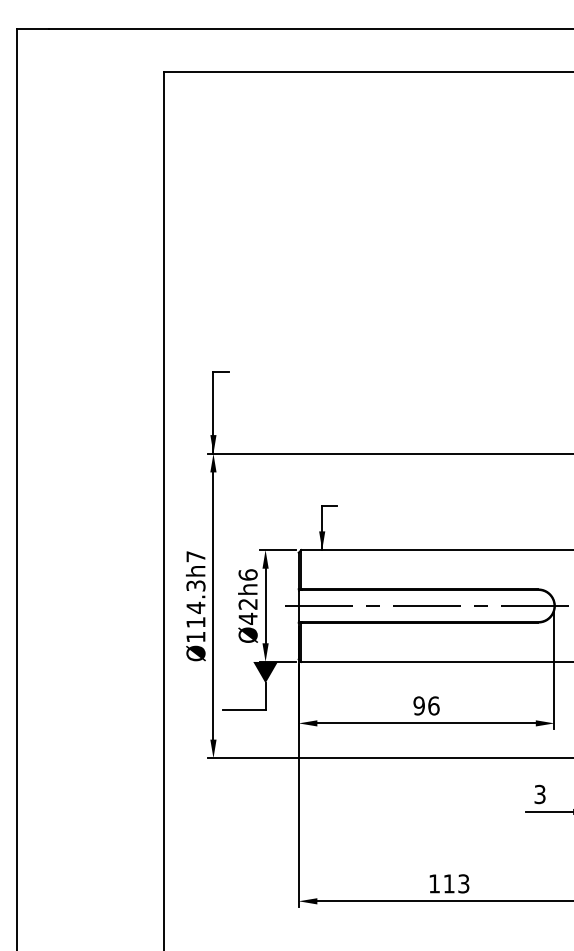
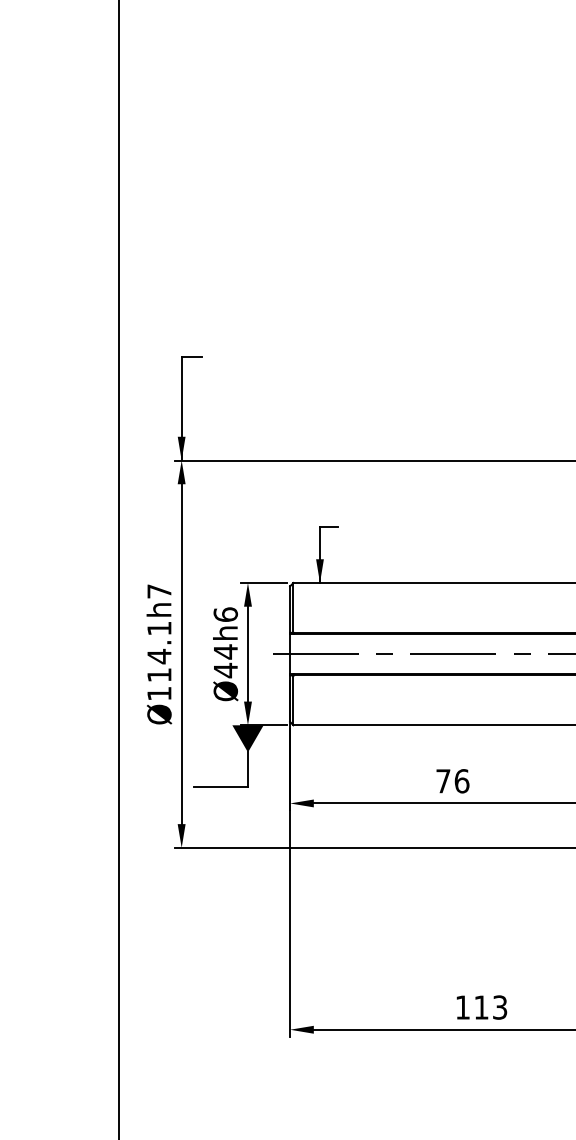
text: (195, 585) -> (158, 628), Ø114.3h7 -> Ø114.1h7
text: (247, 604) -> (224, 652), Ø42h6 -> Ø44h6
text: (418, 705) -> (442, 780), 96 -> 76

